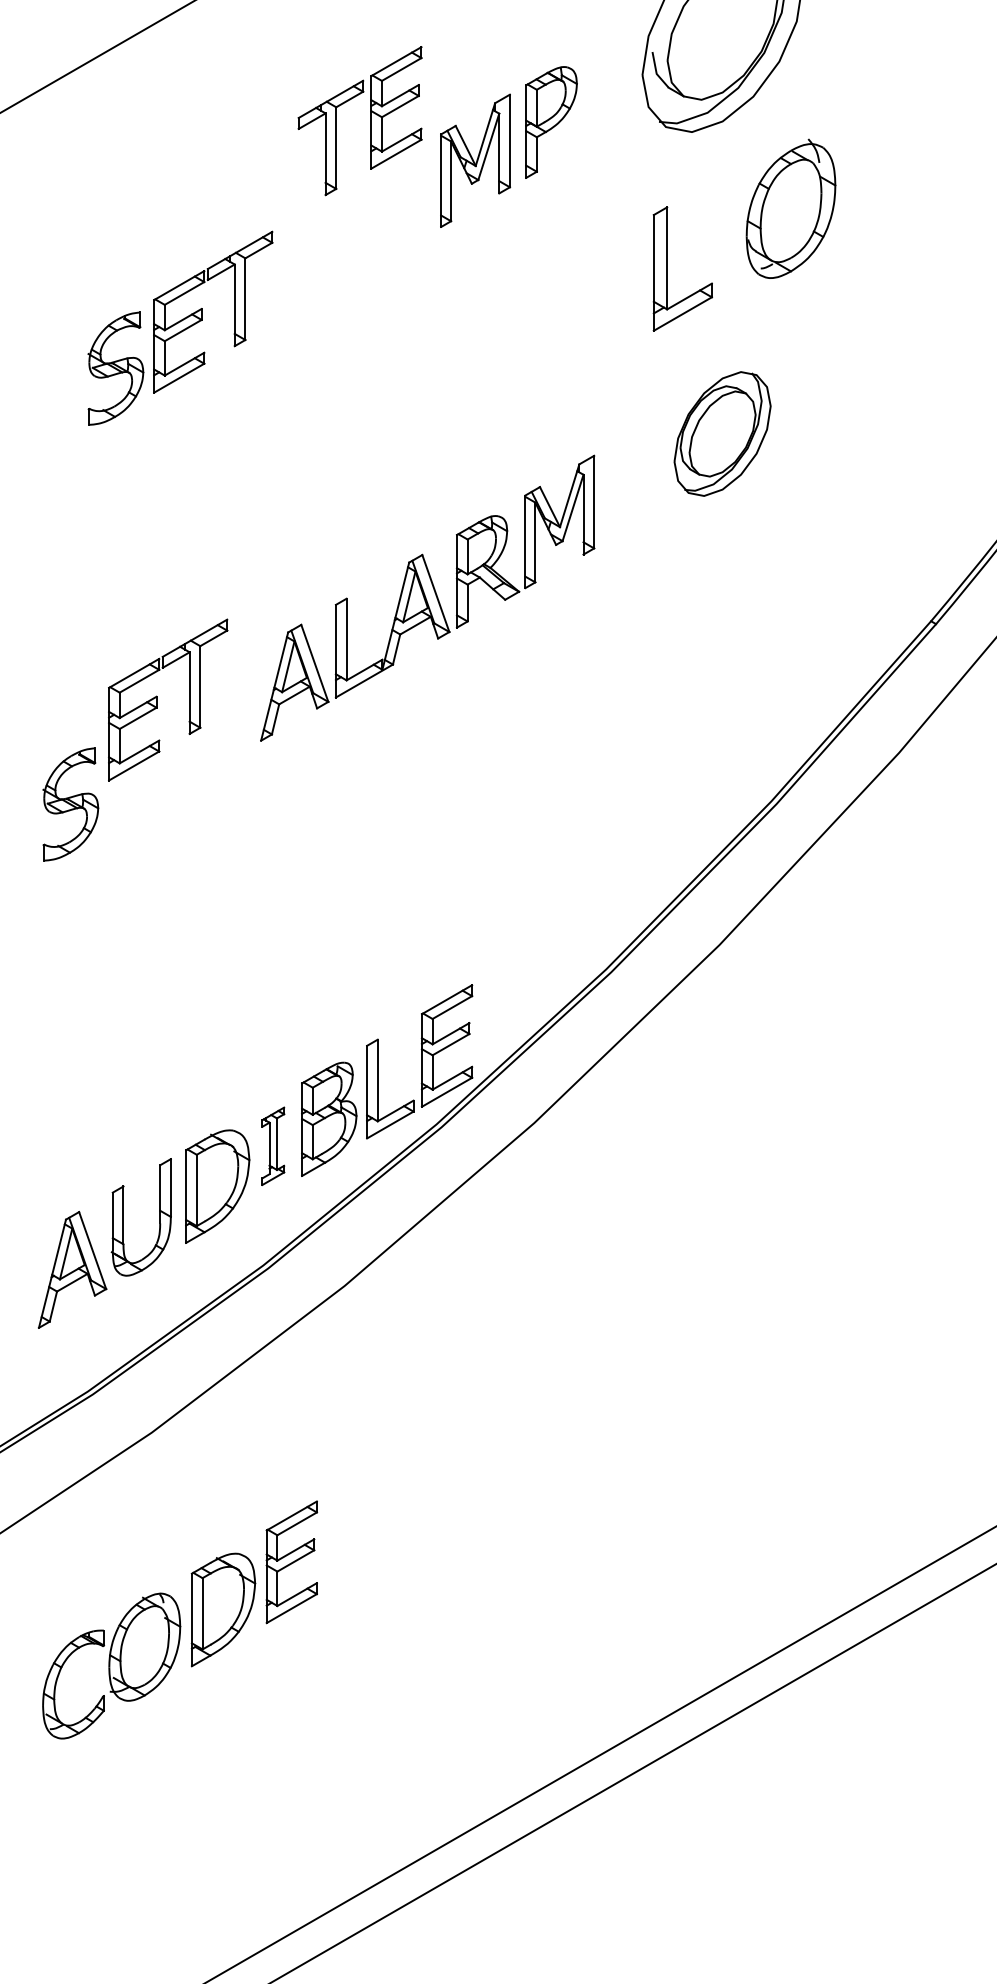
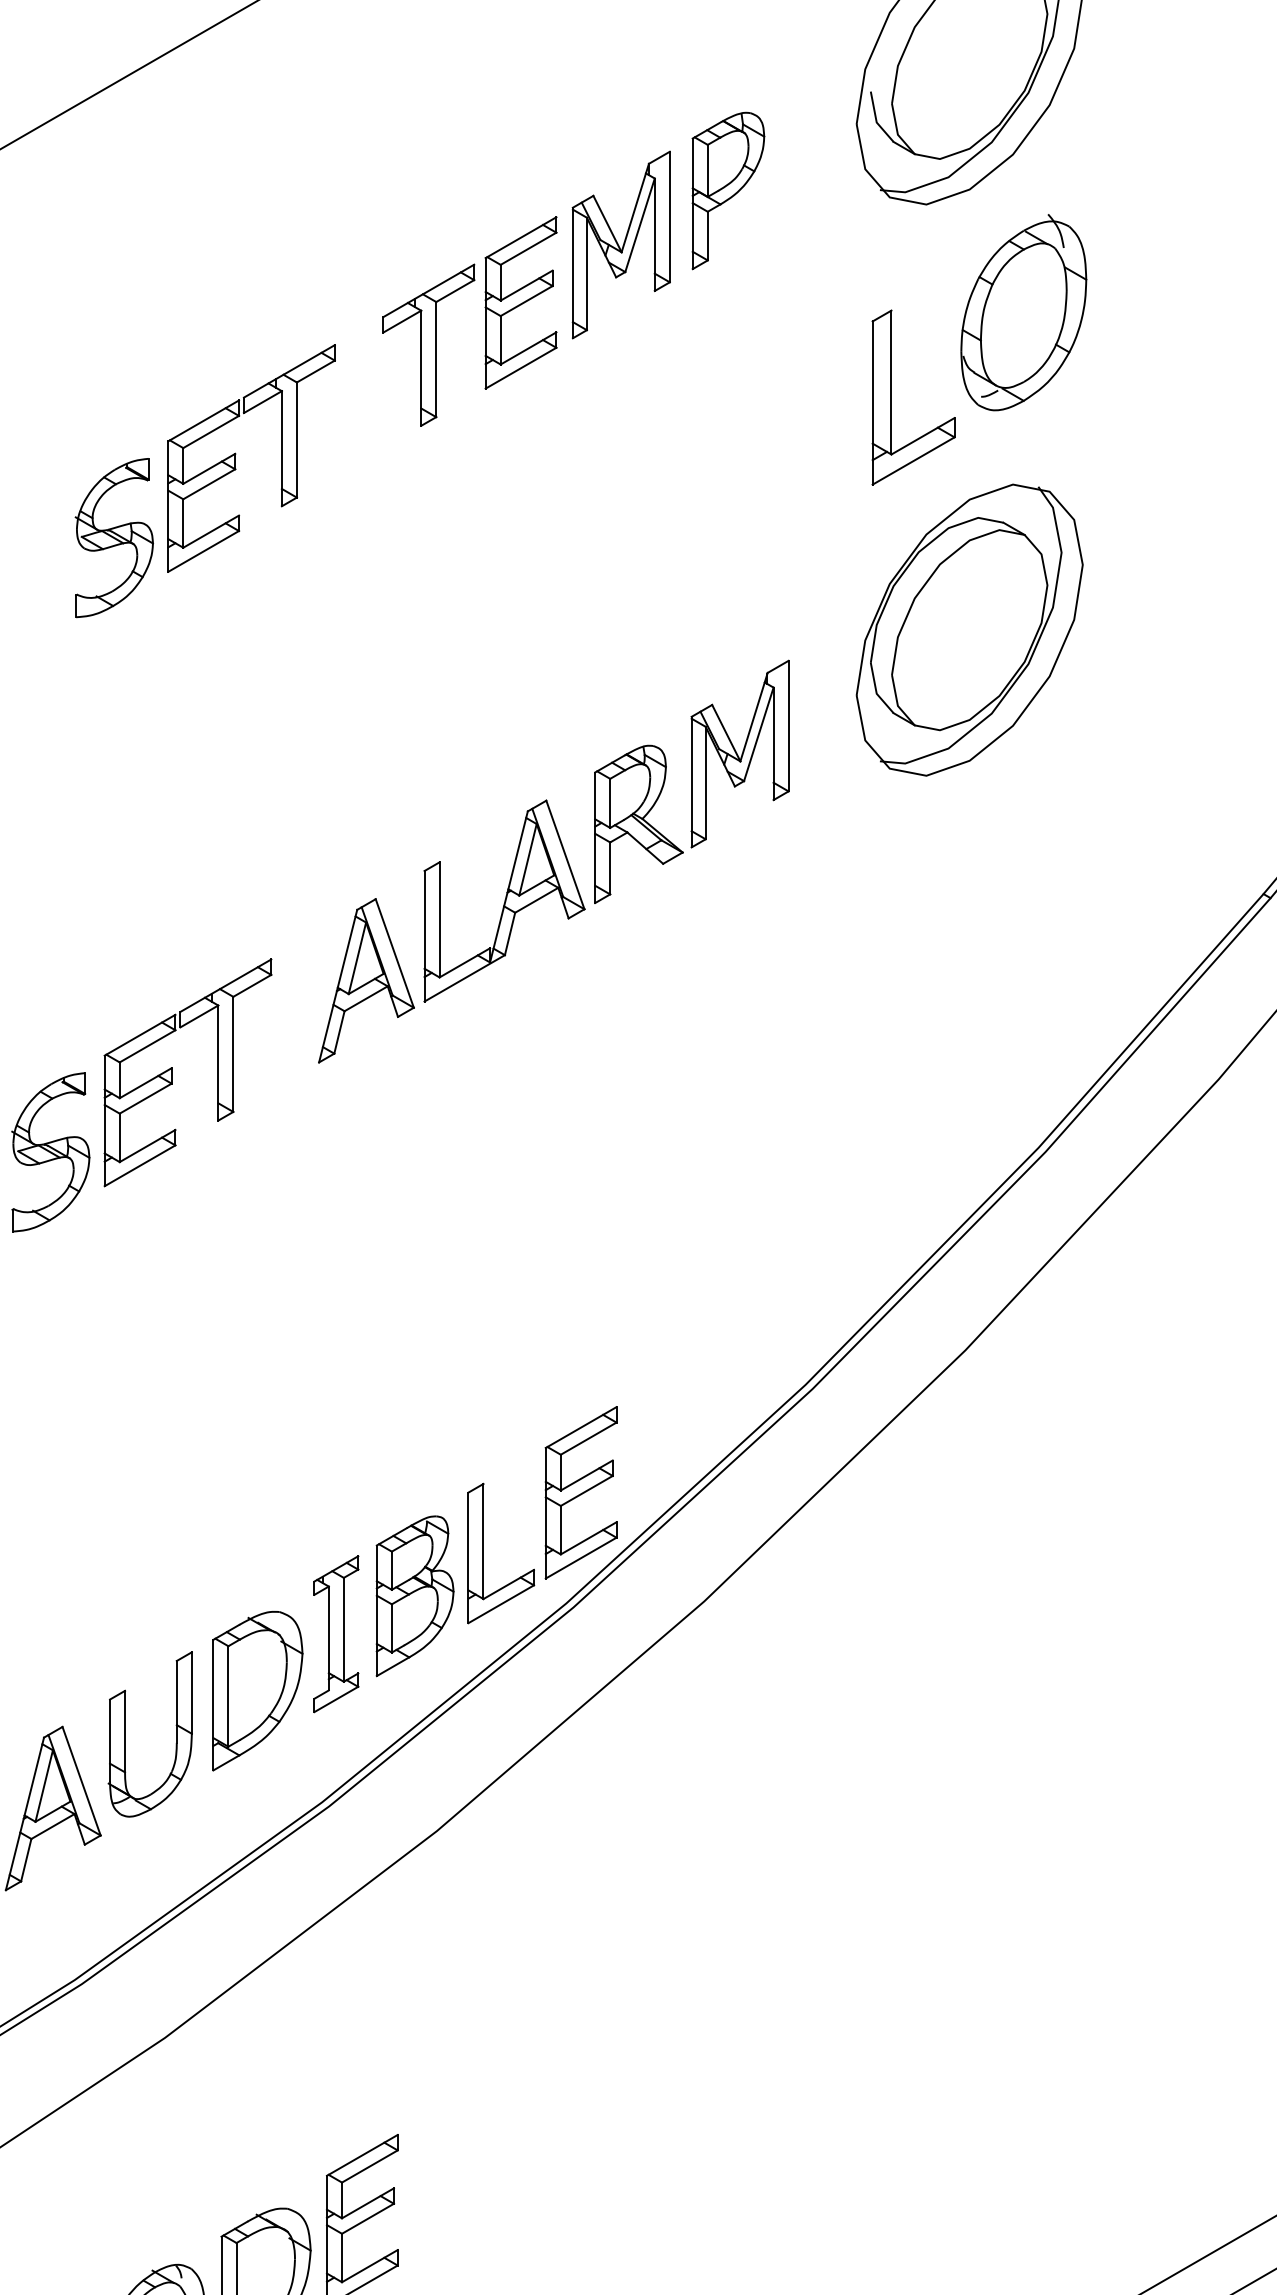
part: (370, 121) -> (484, 322), moved
part: (790, 208) -> (1023, 312), moved
part: (722, 433) -> (969, 629), size x1.67
part: (157, 699) -> (173, 1072), moved
part: (272, 1146) -> (335, 1634), size x1.43

